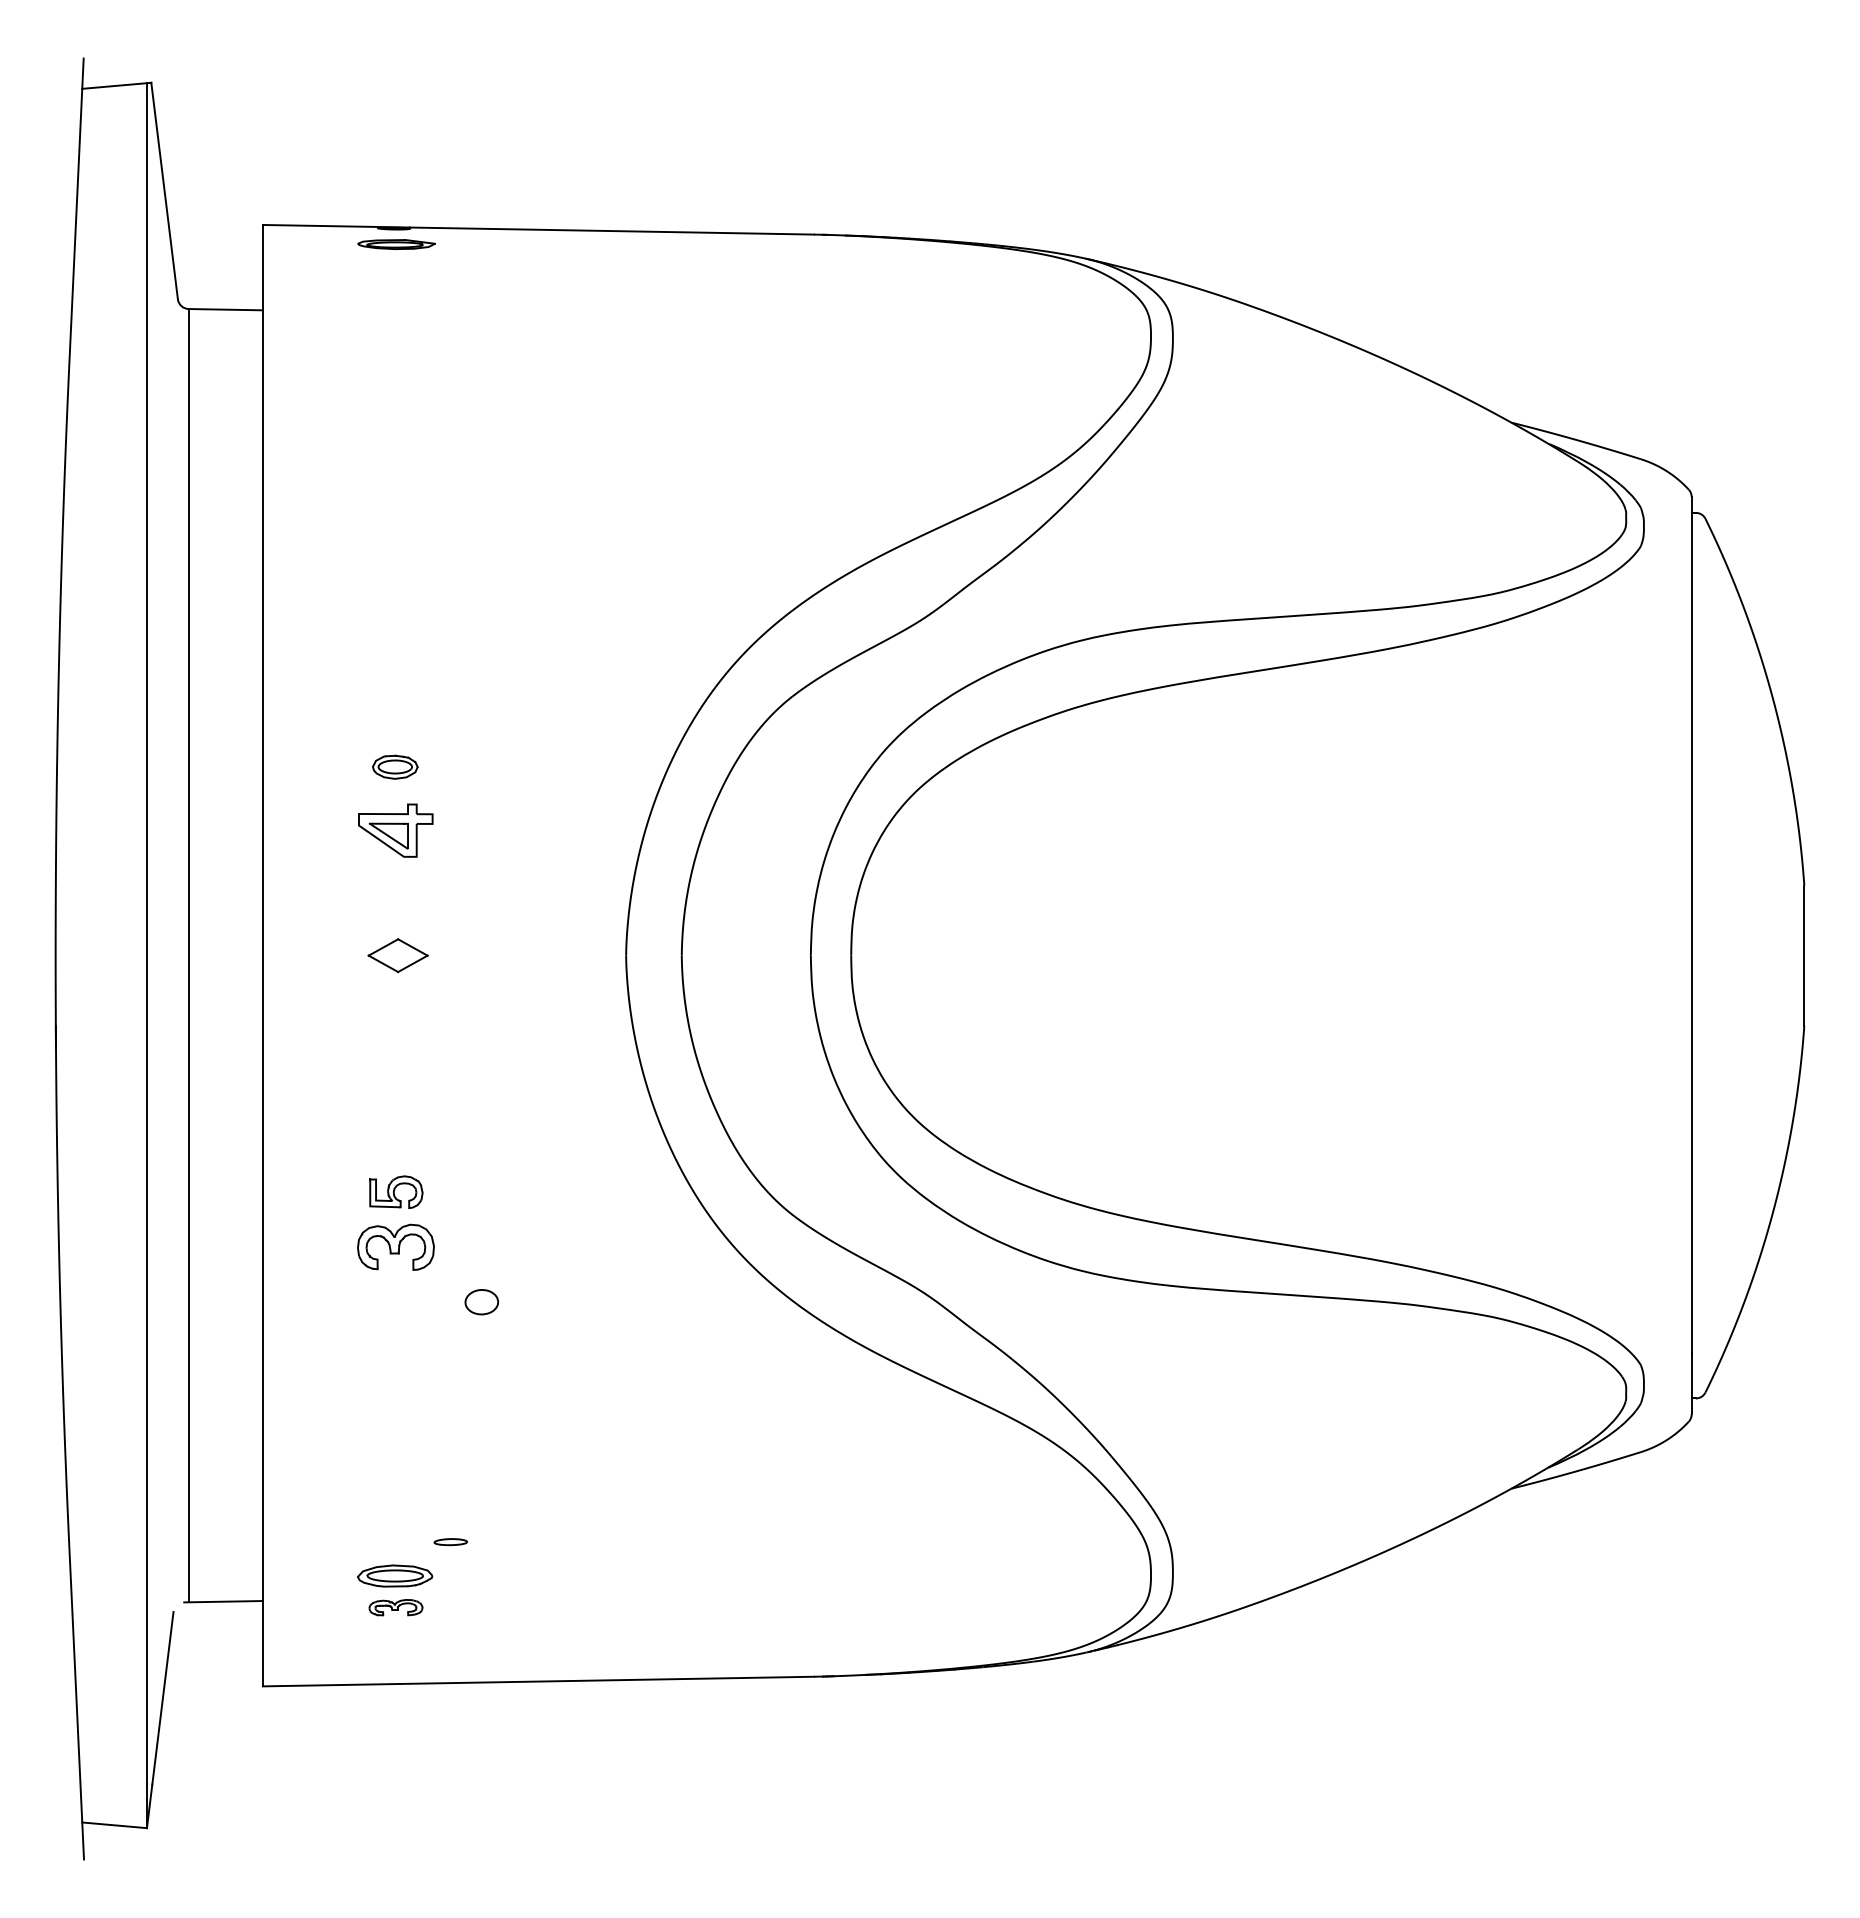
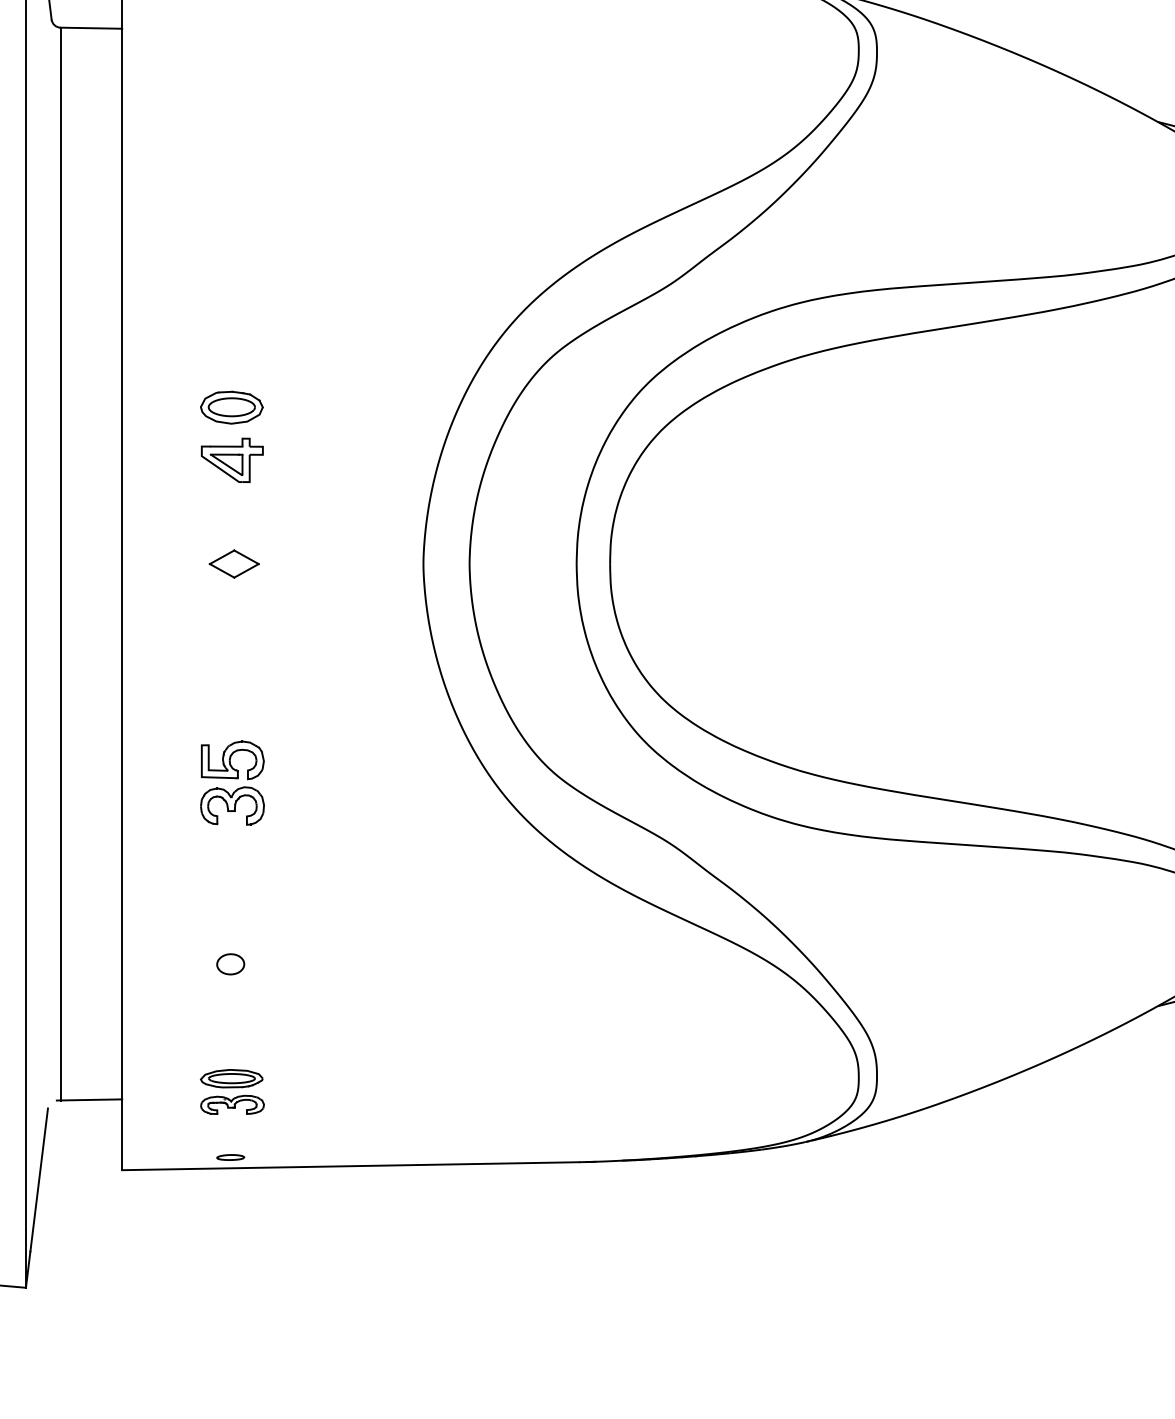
part: (395, 767) -> (232, 407), size x1.67
part: (396, 1191) -> (232, 759), size x1.43
part: (481, 1302) -> (230, 964), moved
part: (450, 1542) -> (230, 1157), moved
part: (395, 1607) -> (232, 1104), size x1.43

